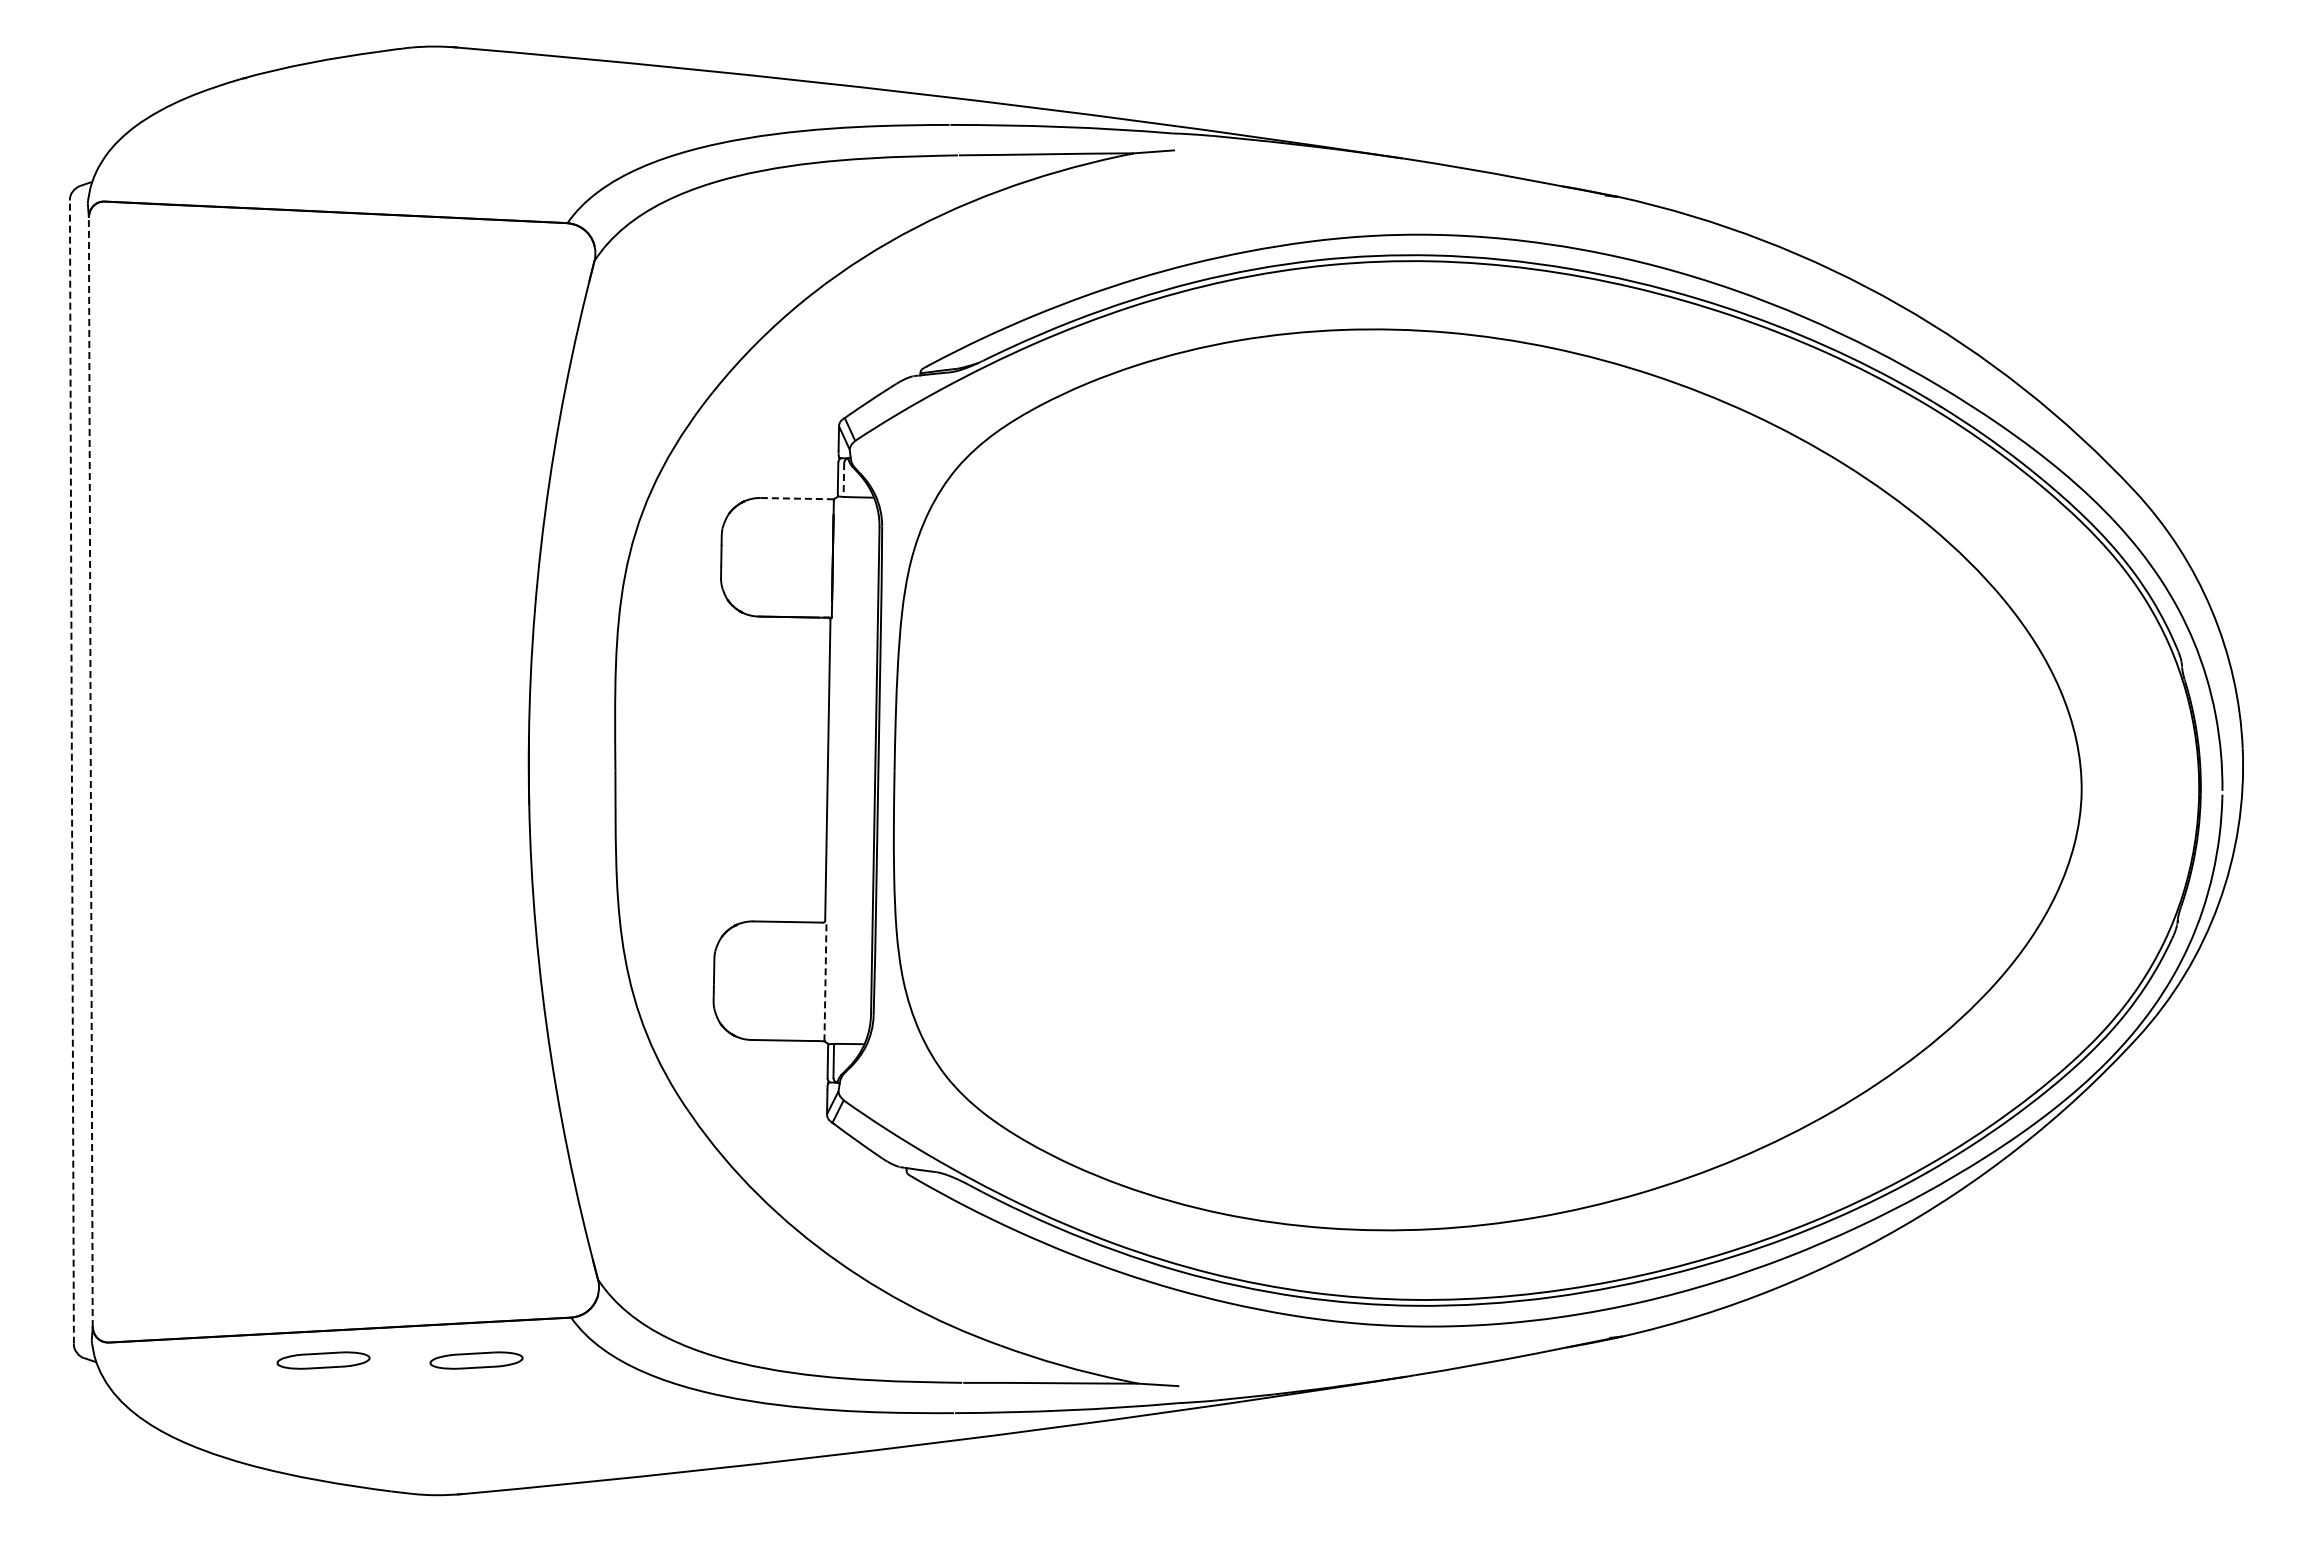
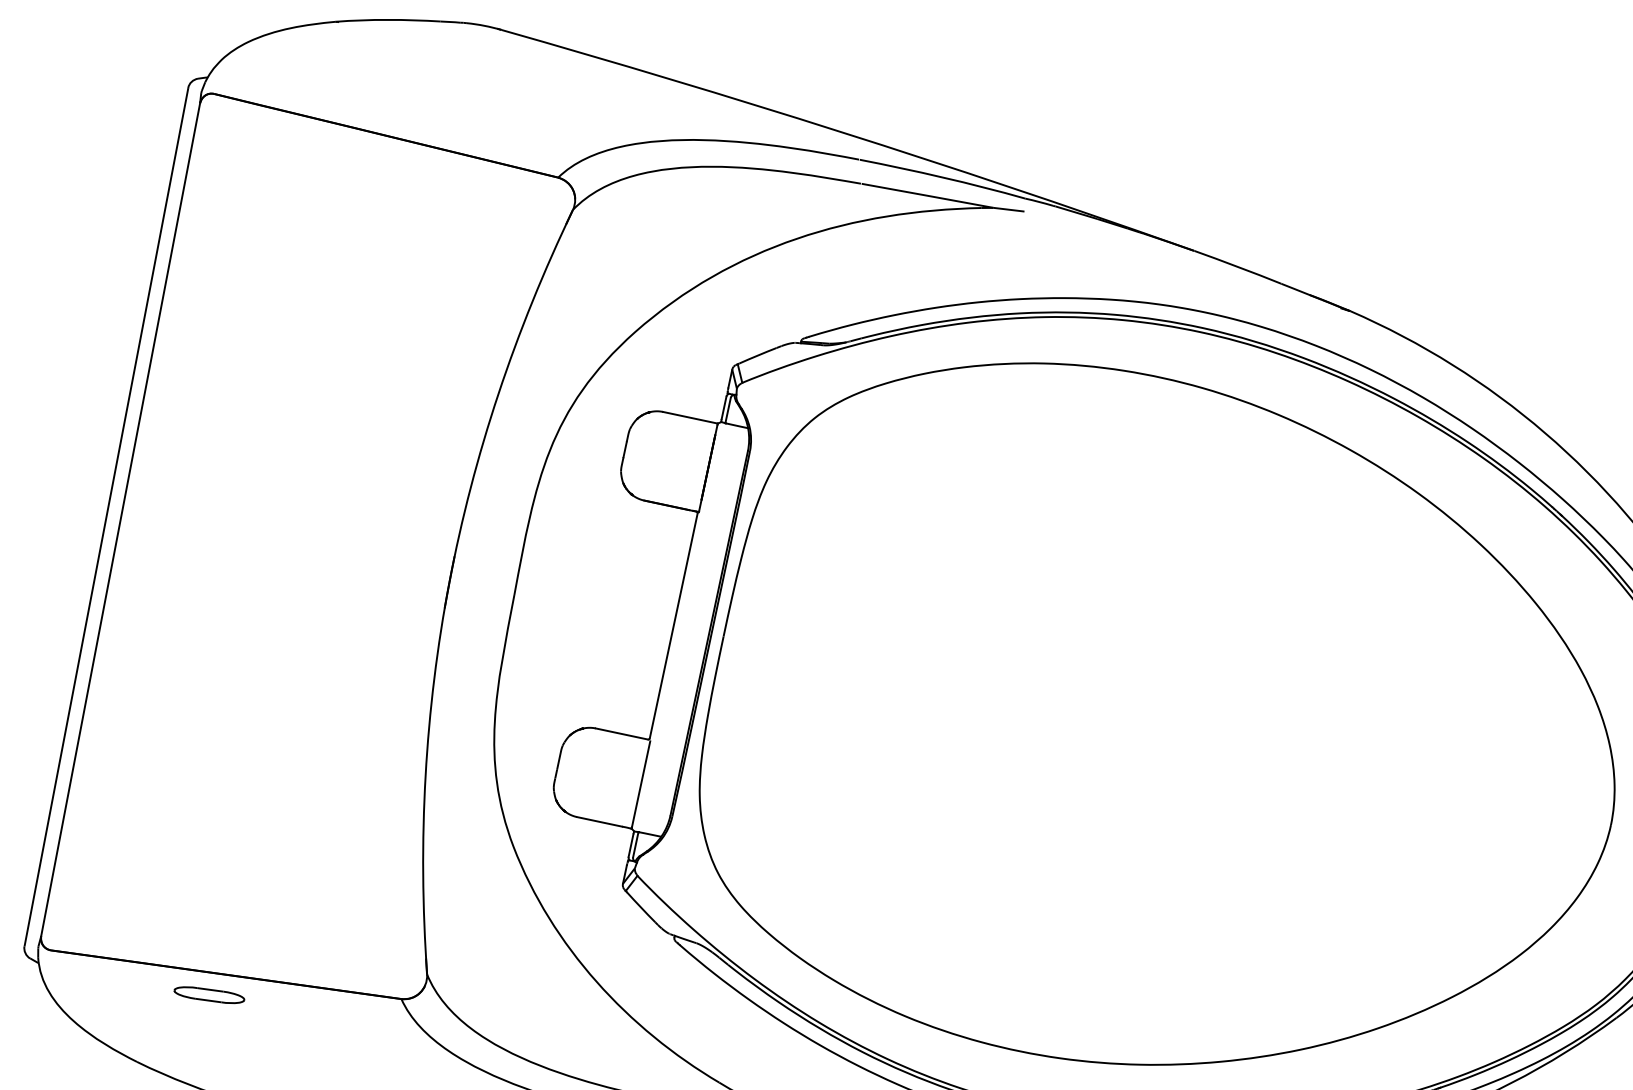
line: (843, 480) -> (727, 410), dashed -> solid
line: (797, 498) -> (690, 417), dashed -> solid
line: (71, 772) -> (106, 517), dashed -> solid
line: (90, 772) -> (120, 520), dashed -> solid
line: (825, 981) -> (641, 784), dashed -> solid
part: (476, 1360) -> (324, 1017), removed

